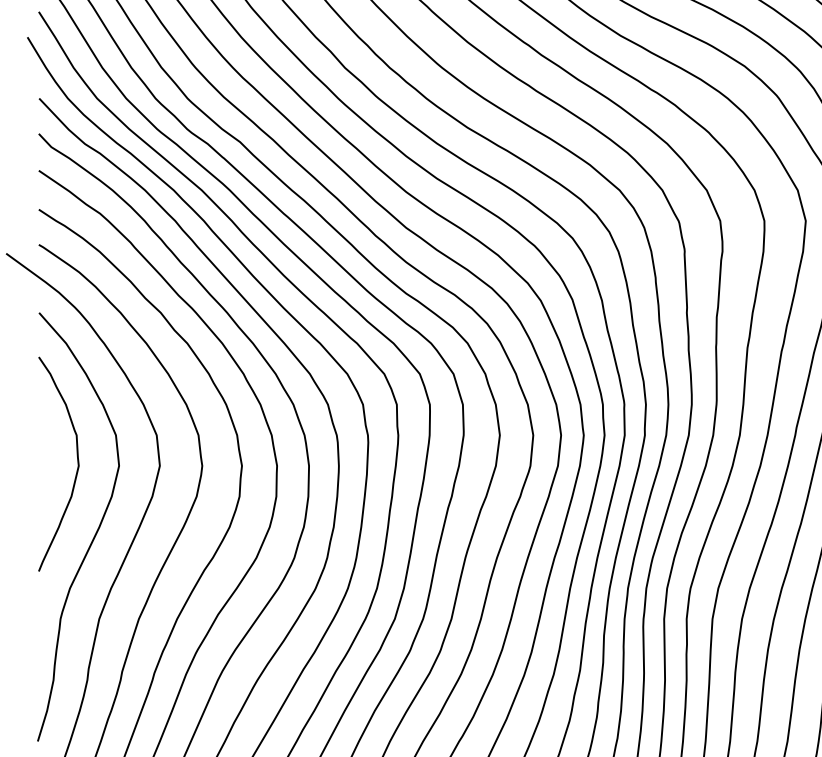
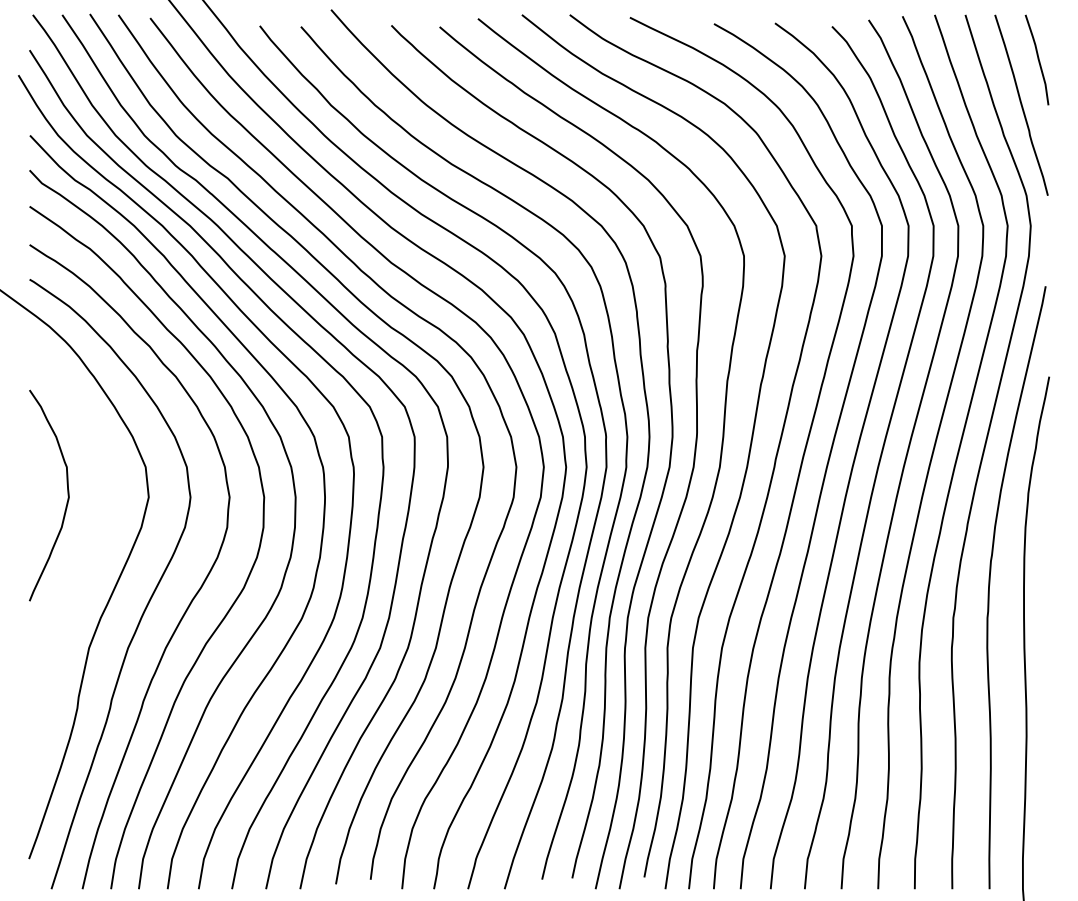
curve: (94, 534) -> (84, 564), removed

